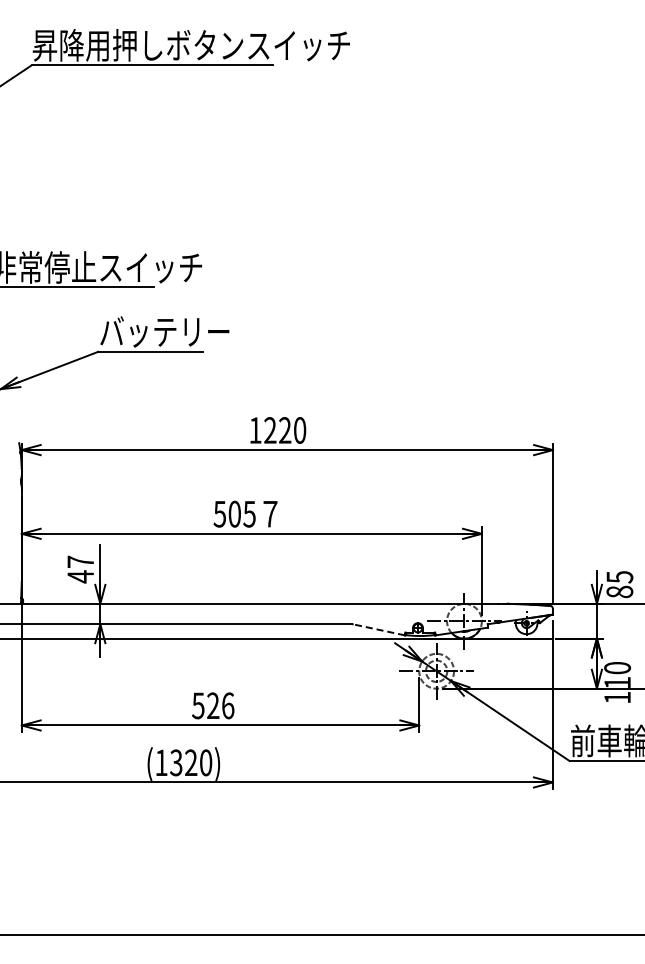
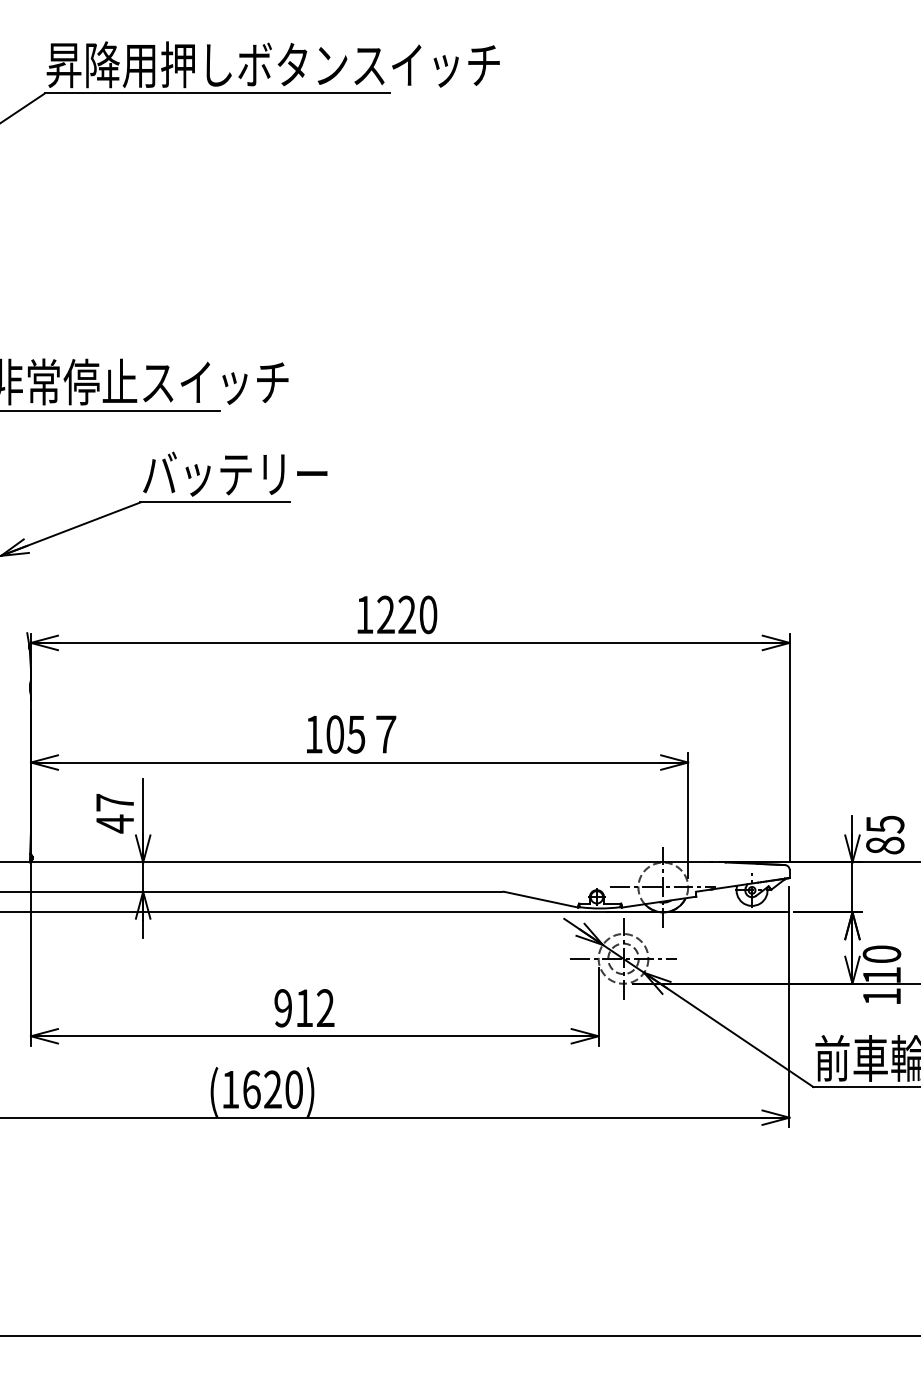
text: (219, 514) -> (313, 734), 505 -> 105
line: (378, 629) -> (540, 899), dashed -> solid
text: (213, 705) -> (304, 1007), 526 -> 912
text: (176, 762) -> (251, 1089), (1320) -> (1620)

